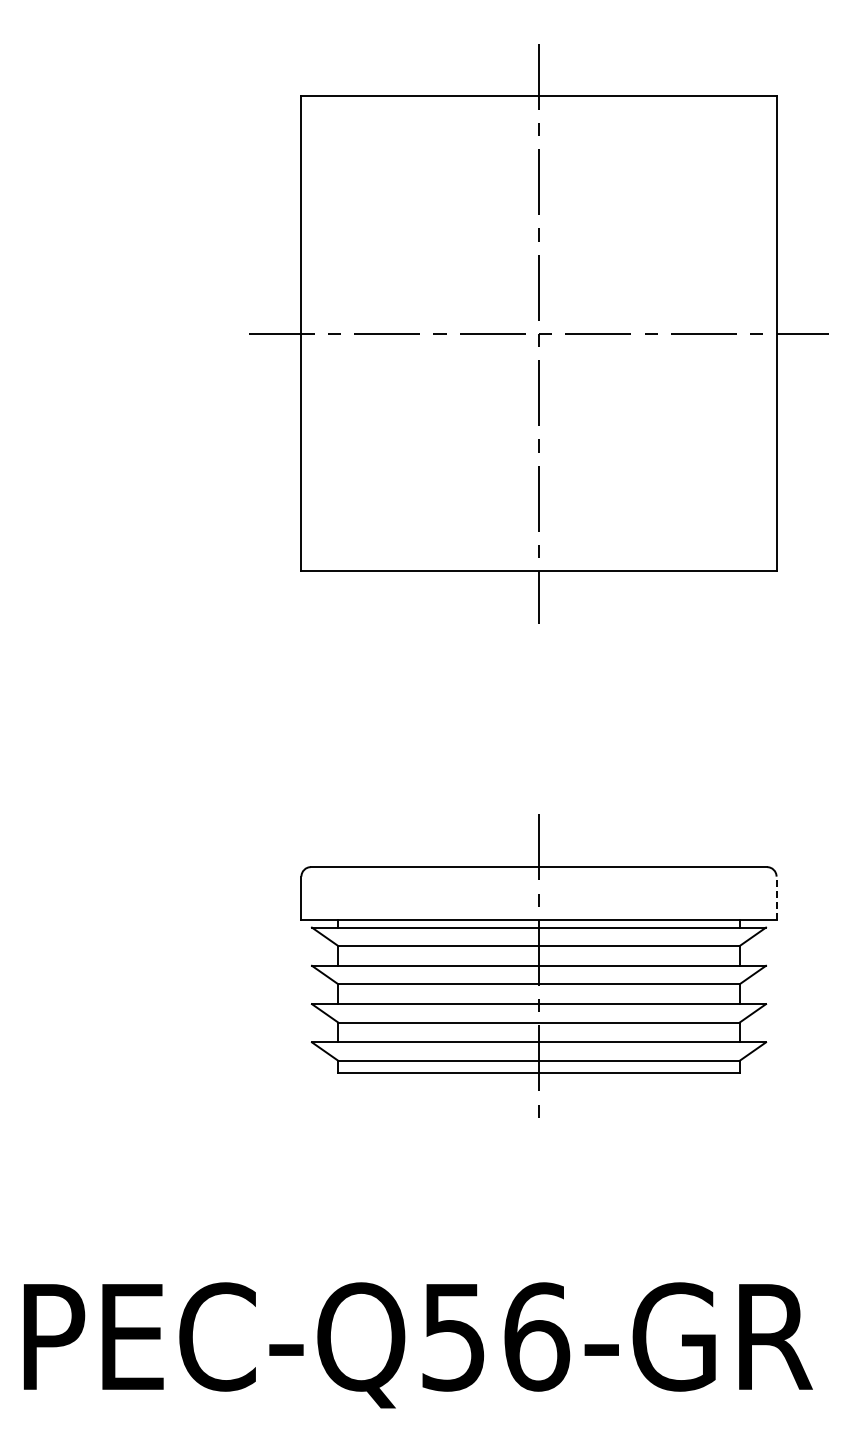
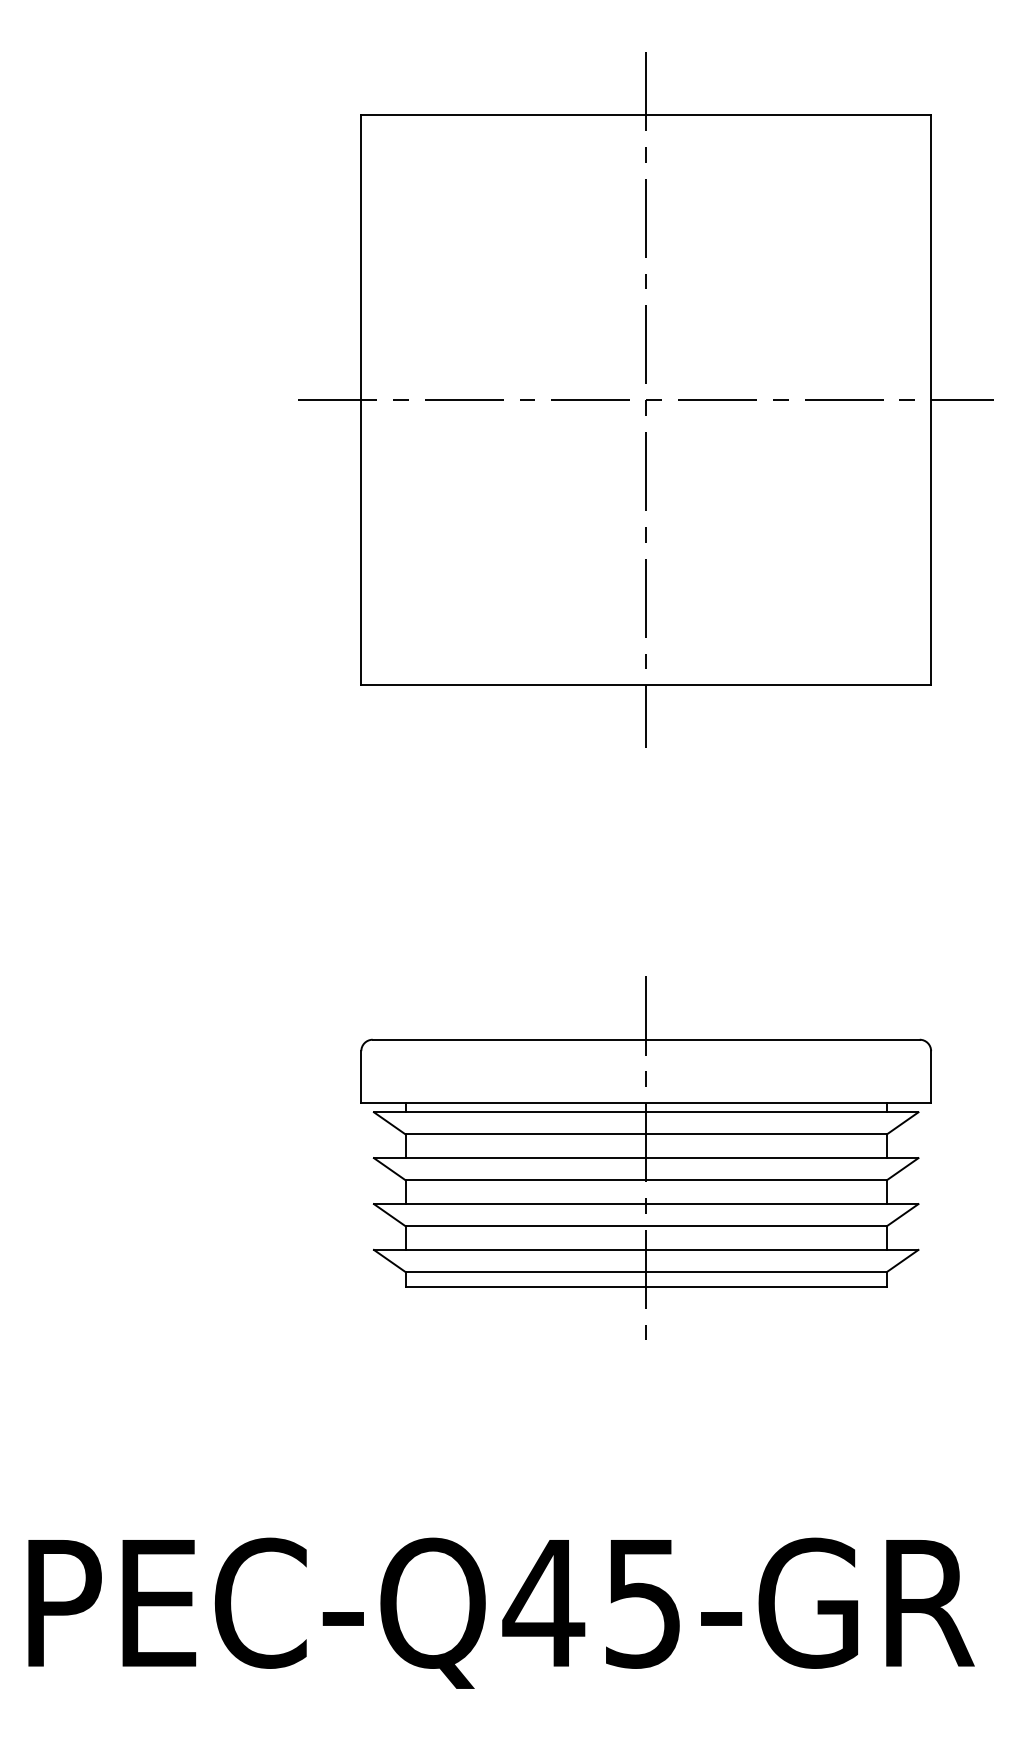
line: (776, 898) -> (931, 1077), dashed -> solid
text: (494, 1336) -> (592, 1602), PEC-Q56-GR -> PEC-Q45-GR

